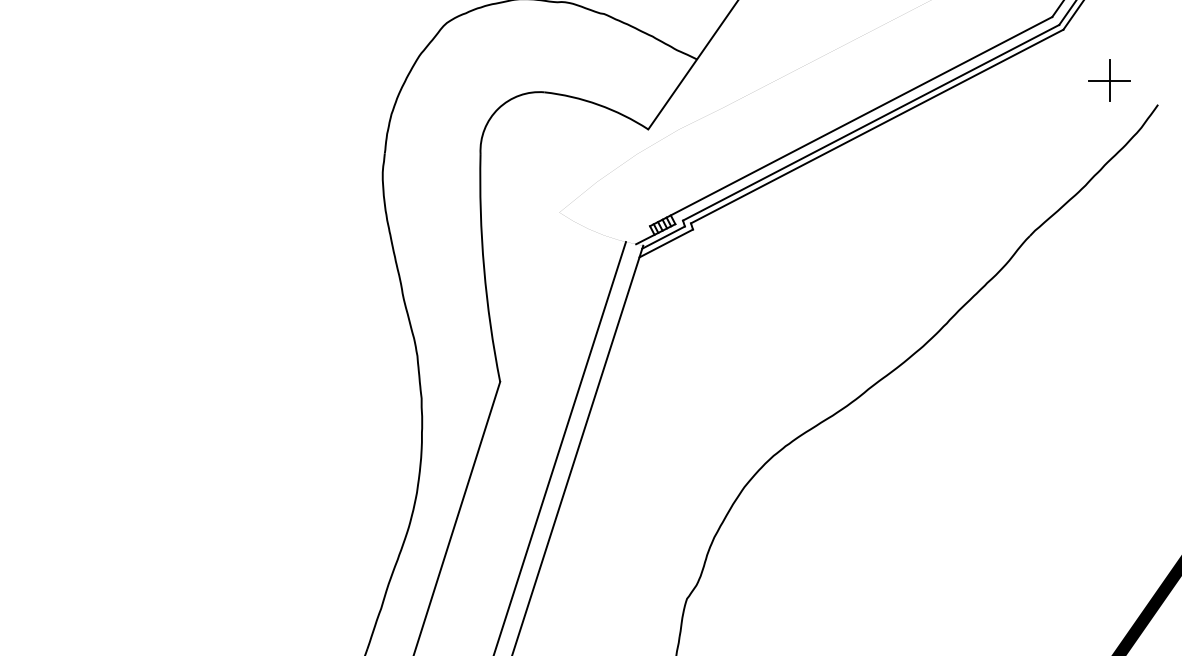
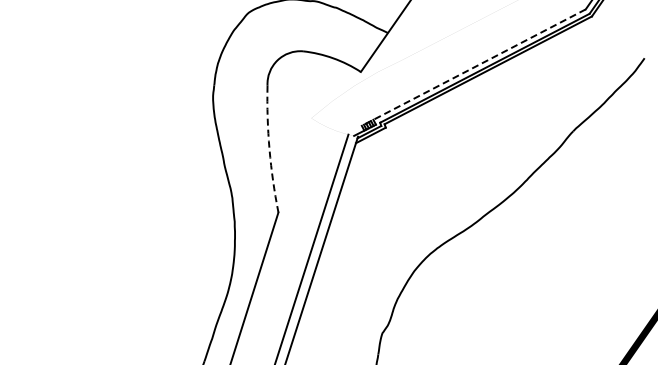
part: (1109, 80) -> (617, 44), removed
line: (850, 121) -> (473, 67), solid -> dashed
arc: (484, 268) -> (269, 149), solid -> dashed

